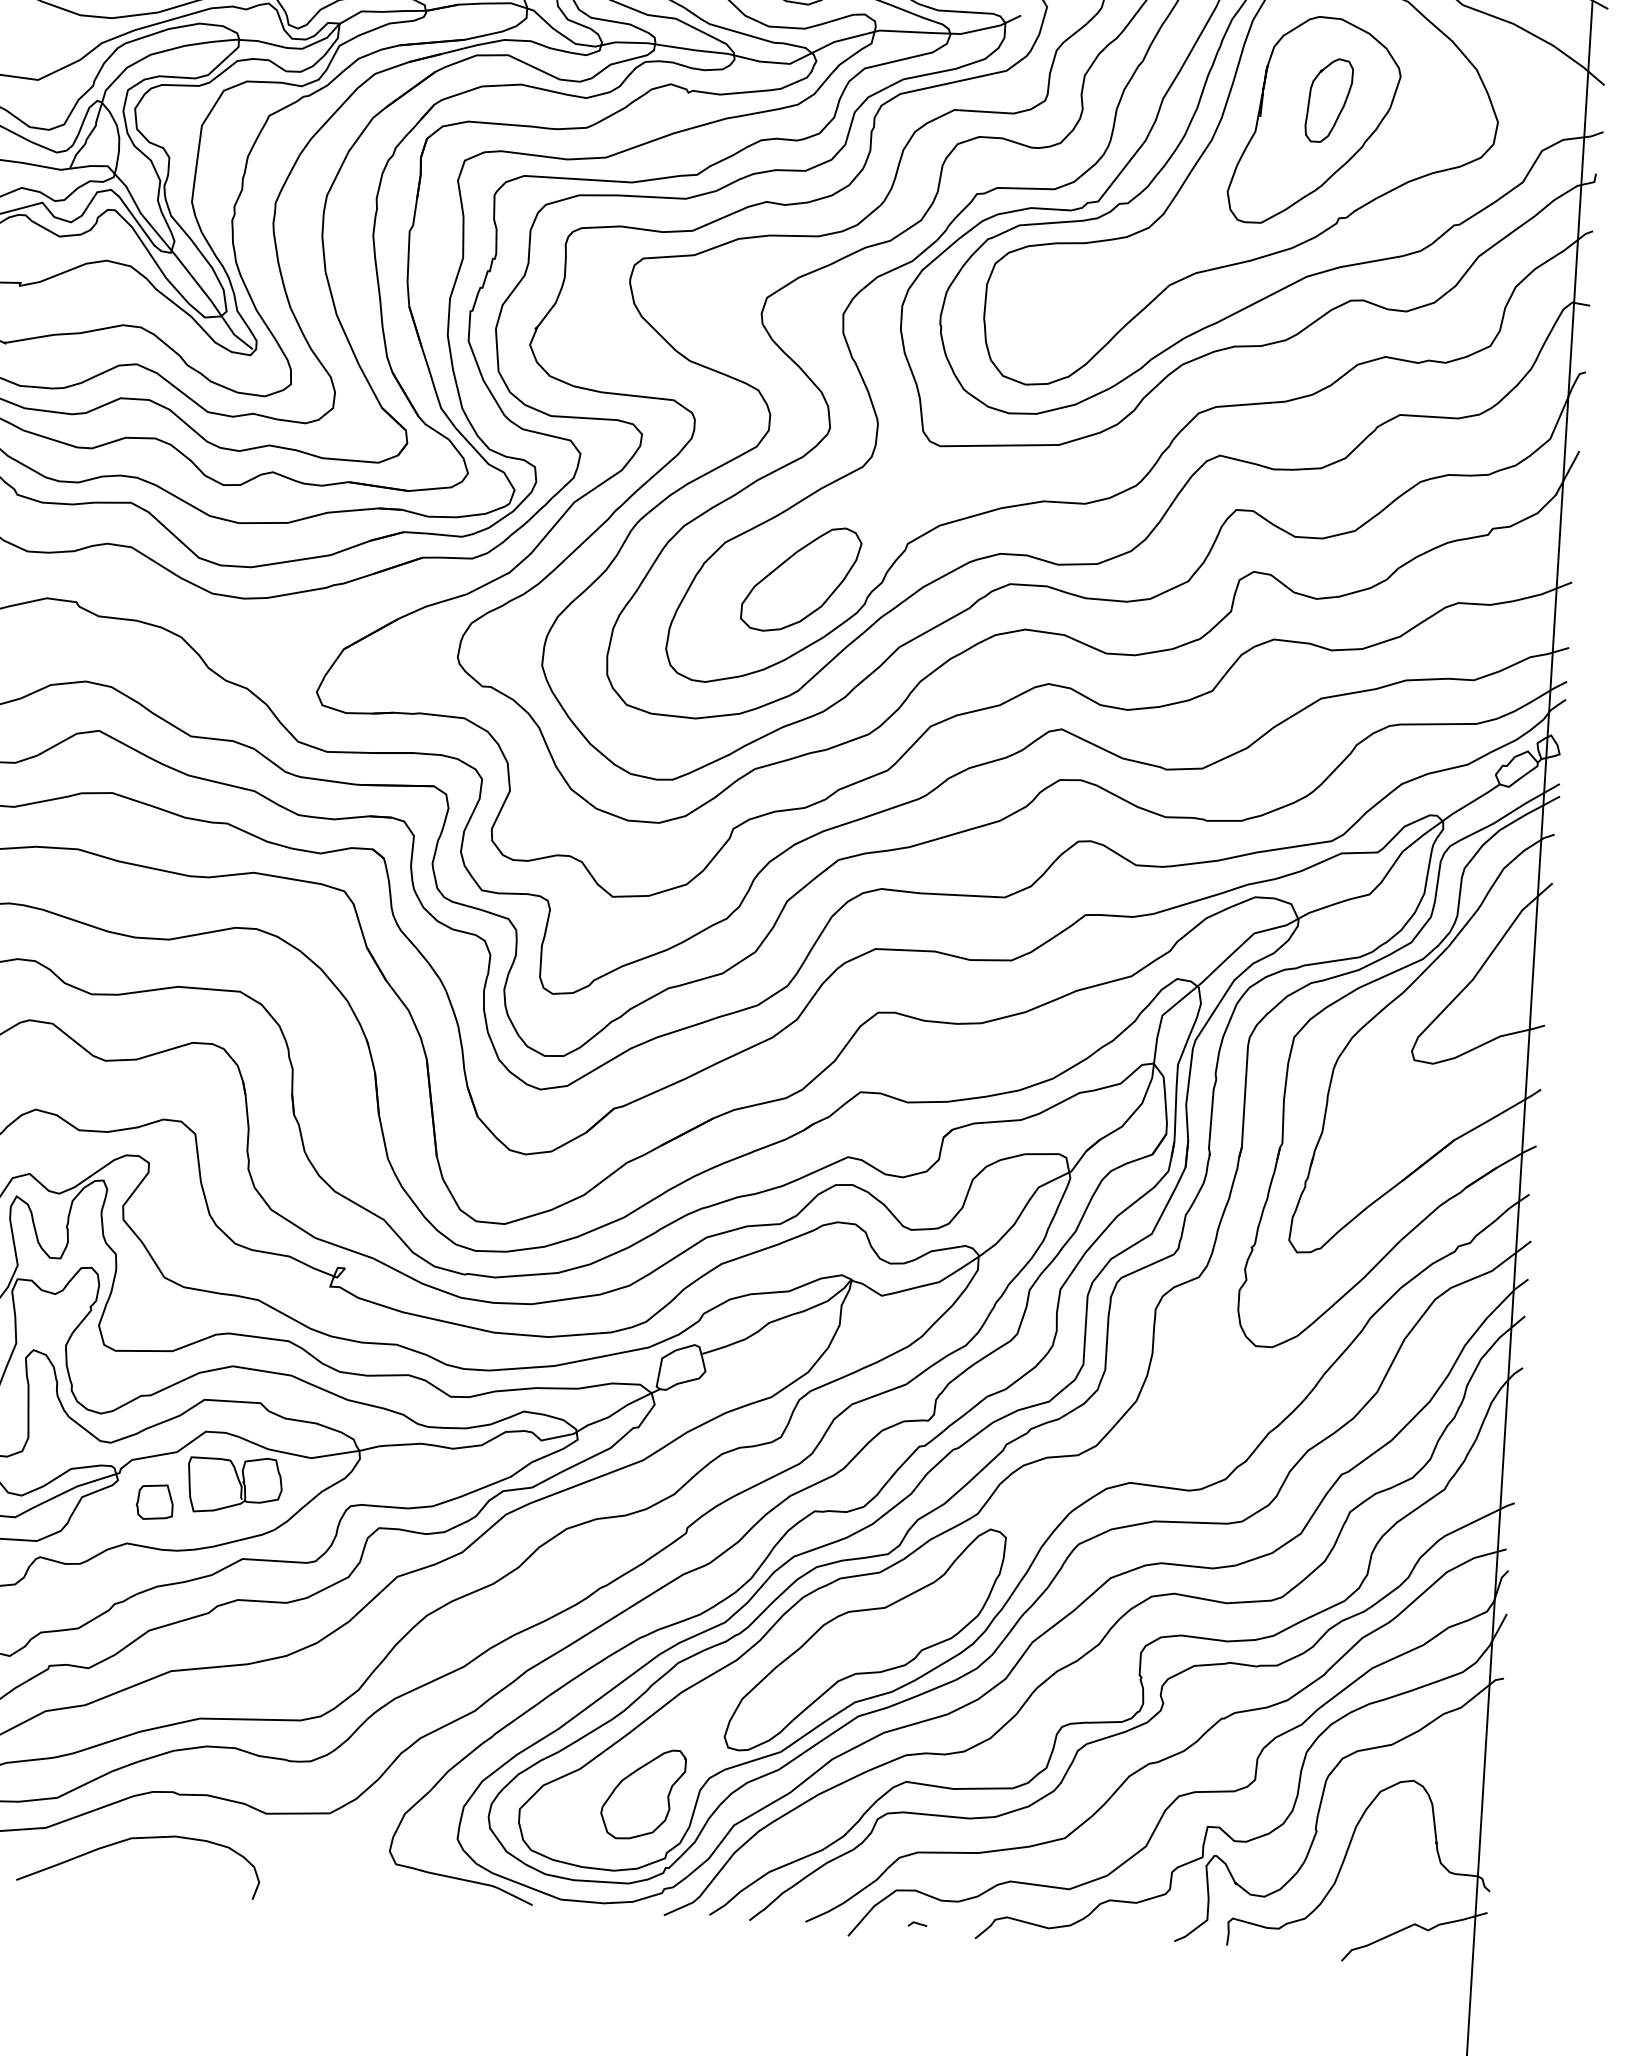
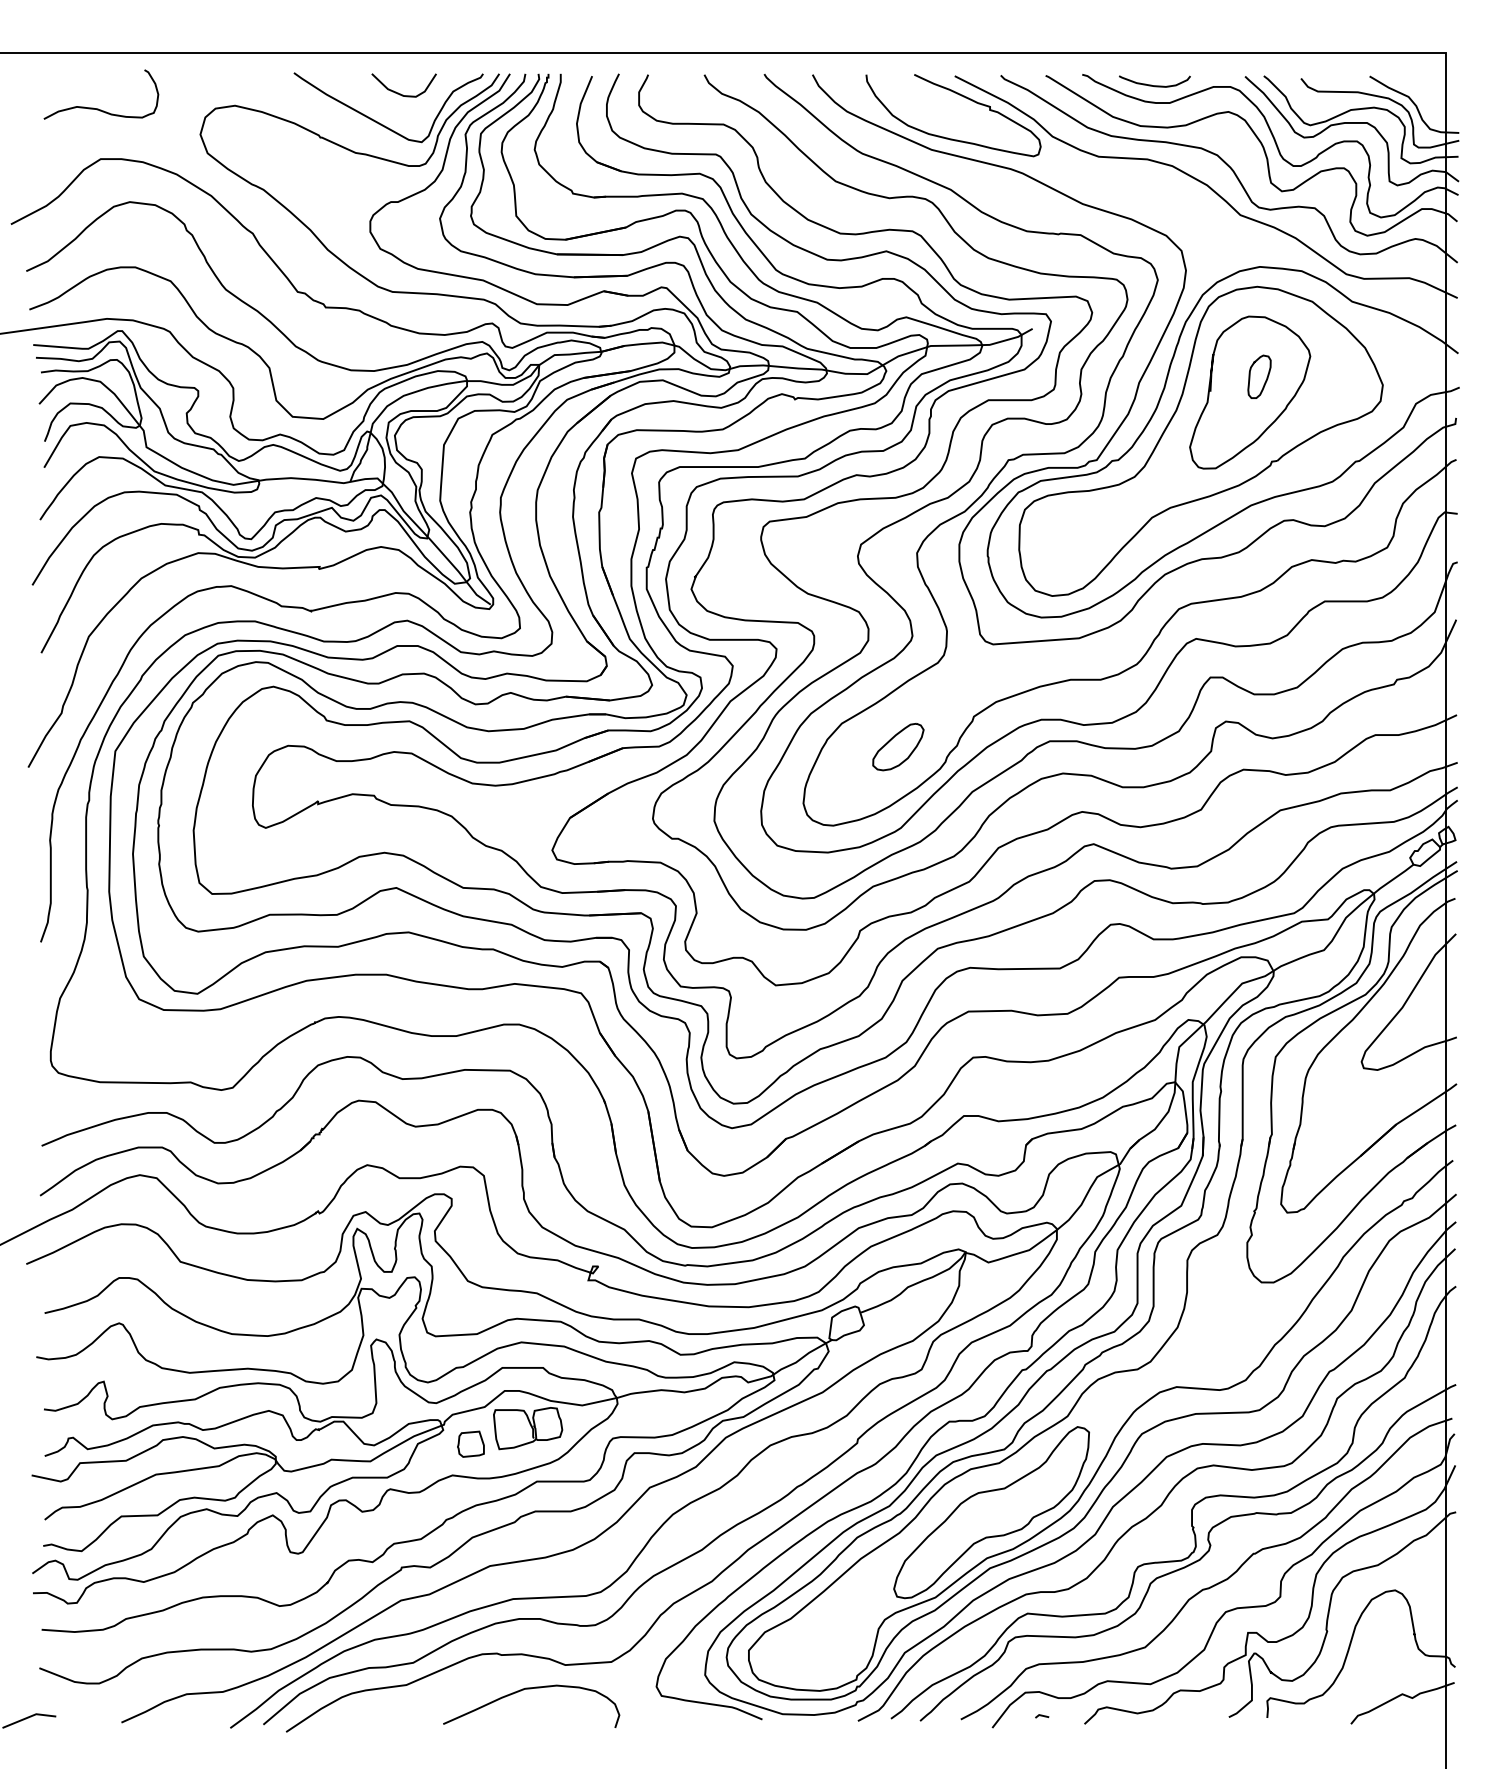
part: (1329, 100) -> (1259, 376), size x0.7
part: (801, 578) -> (898, 746), size x0.6
curve: (631, 1775) -> (828, 1621), removed
curve: (140, 1839) -> (531, 1689), moved

